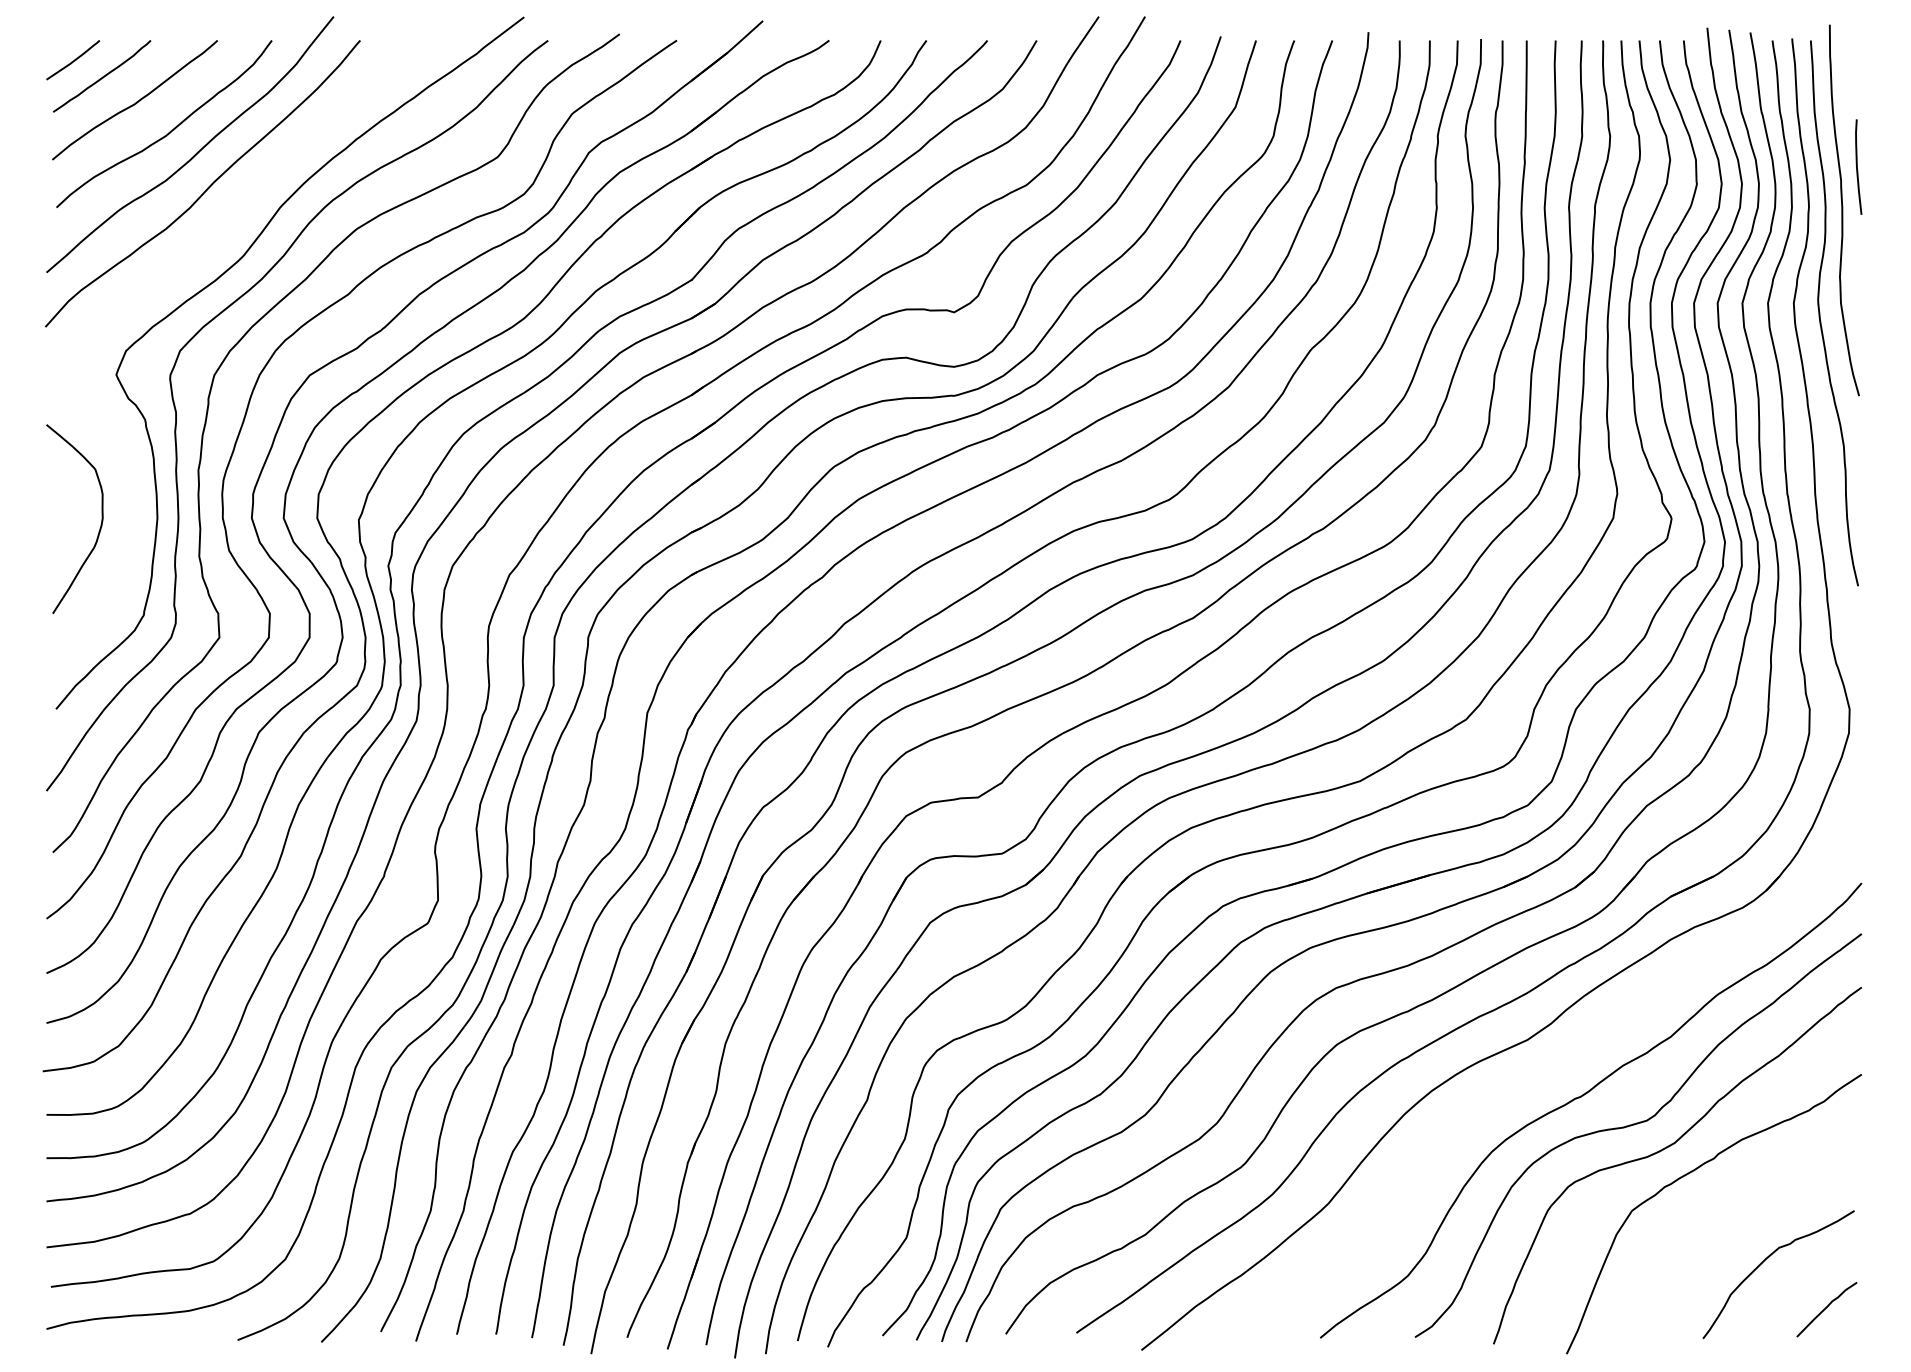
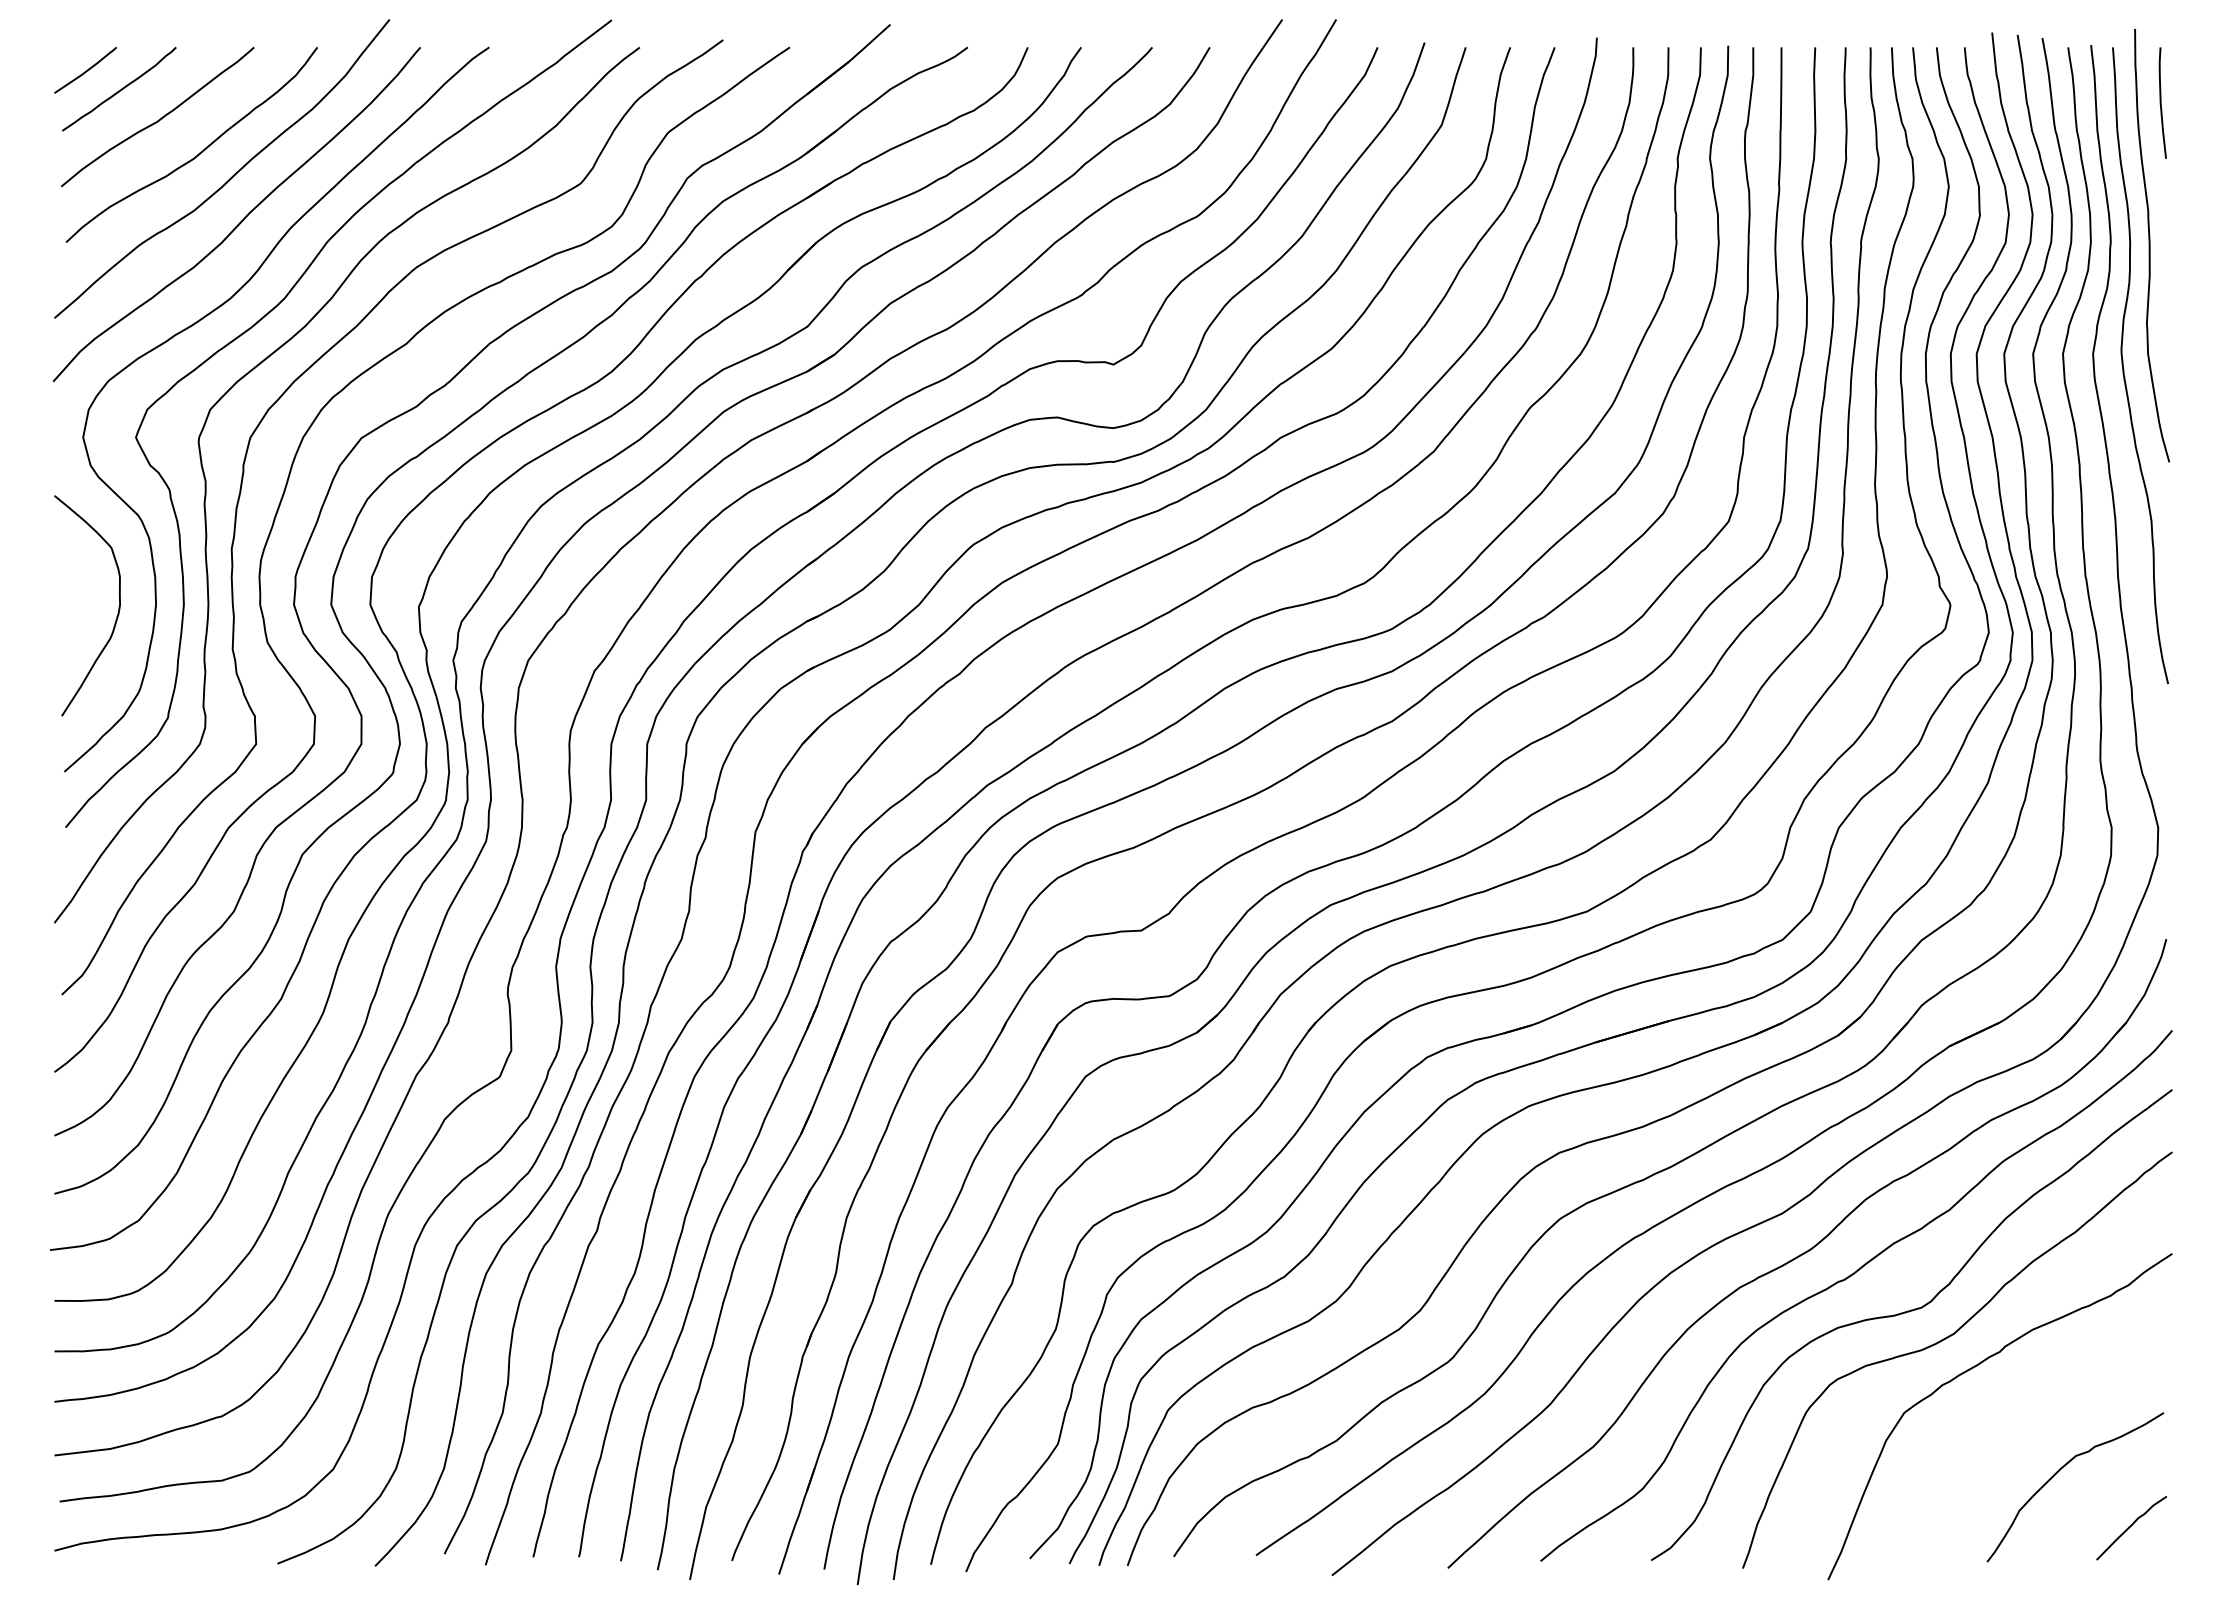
curve: (1857, 166) -> (2161, 102), moved
curve: (180, 269) -> (210, 314), added
part: (1549, 1074) -> (1807, 1253), added

